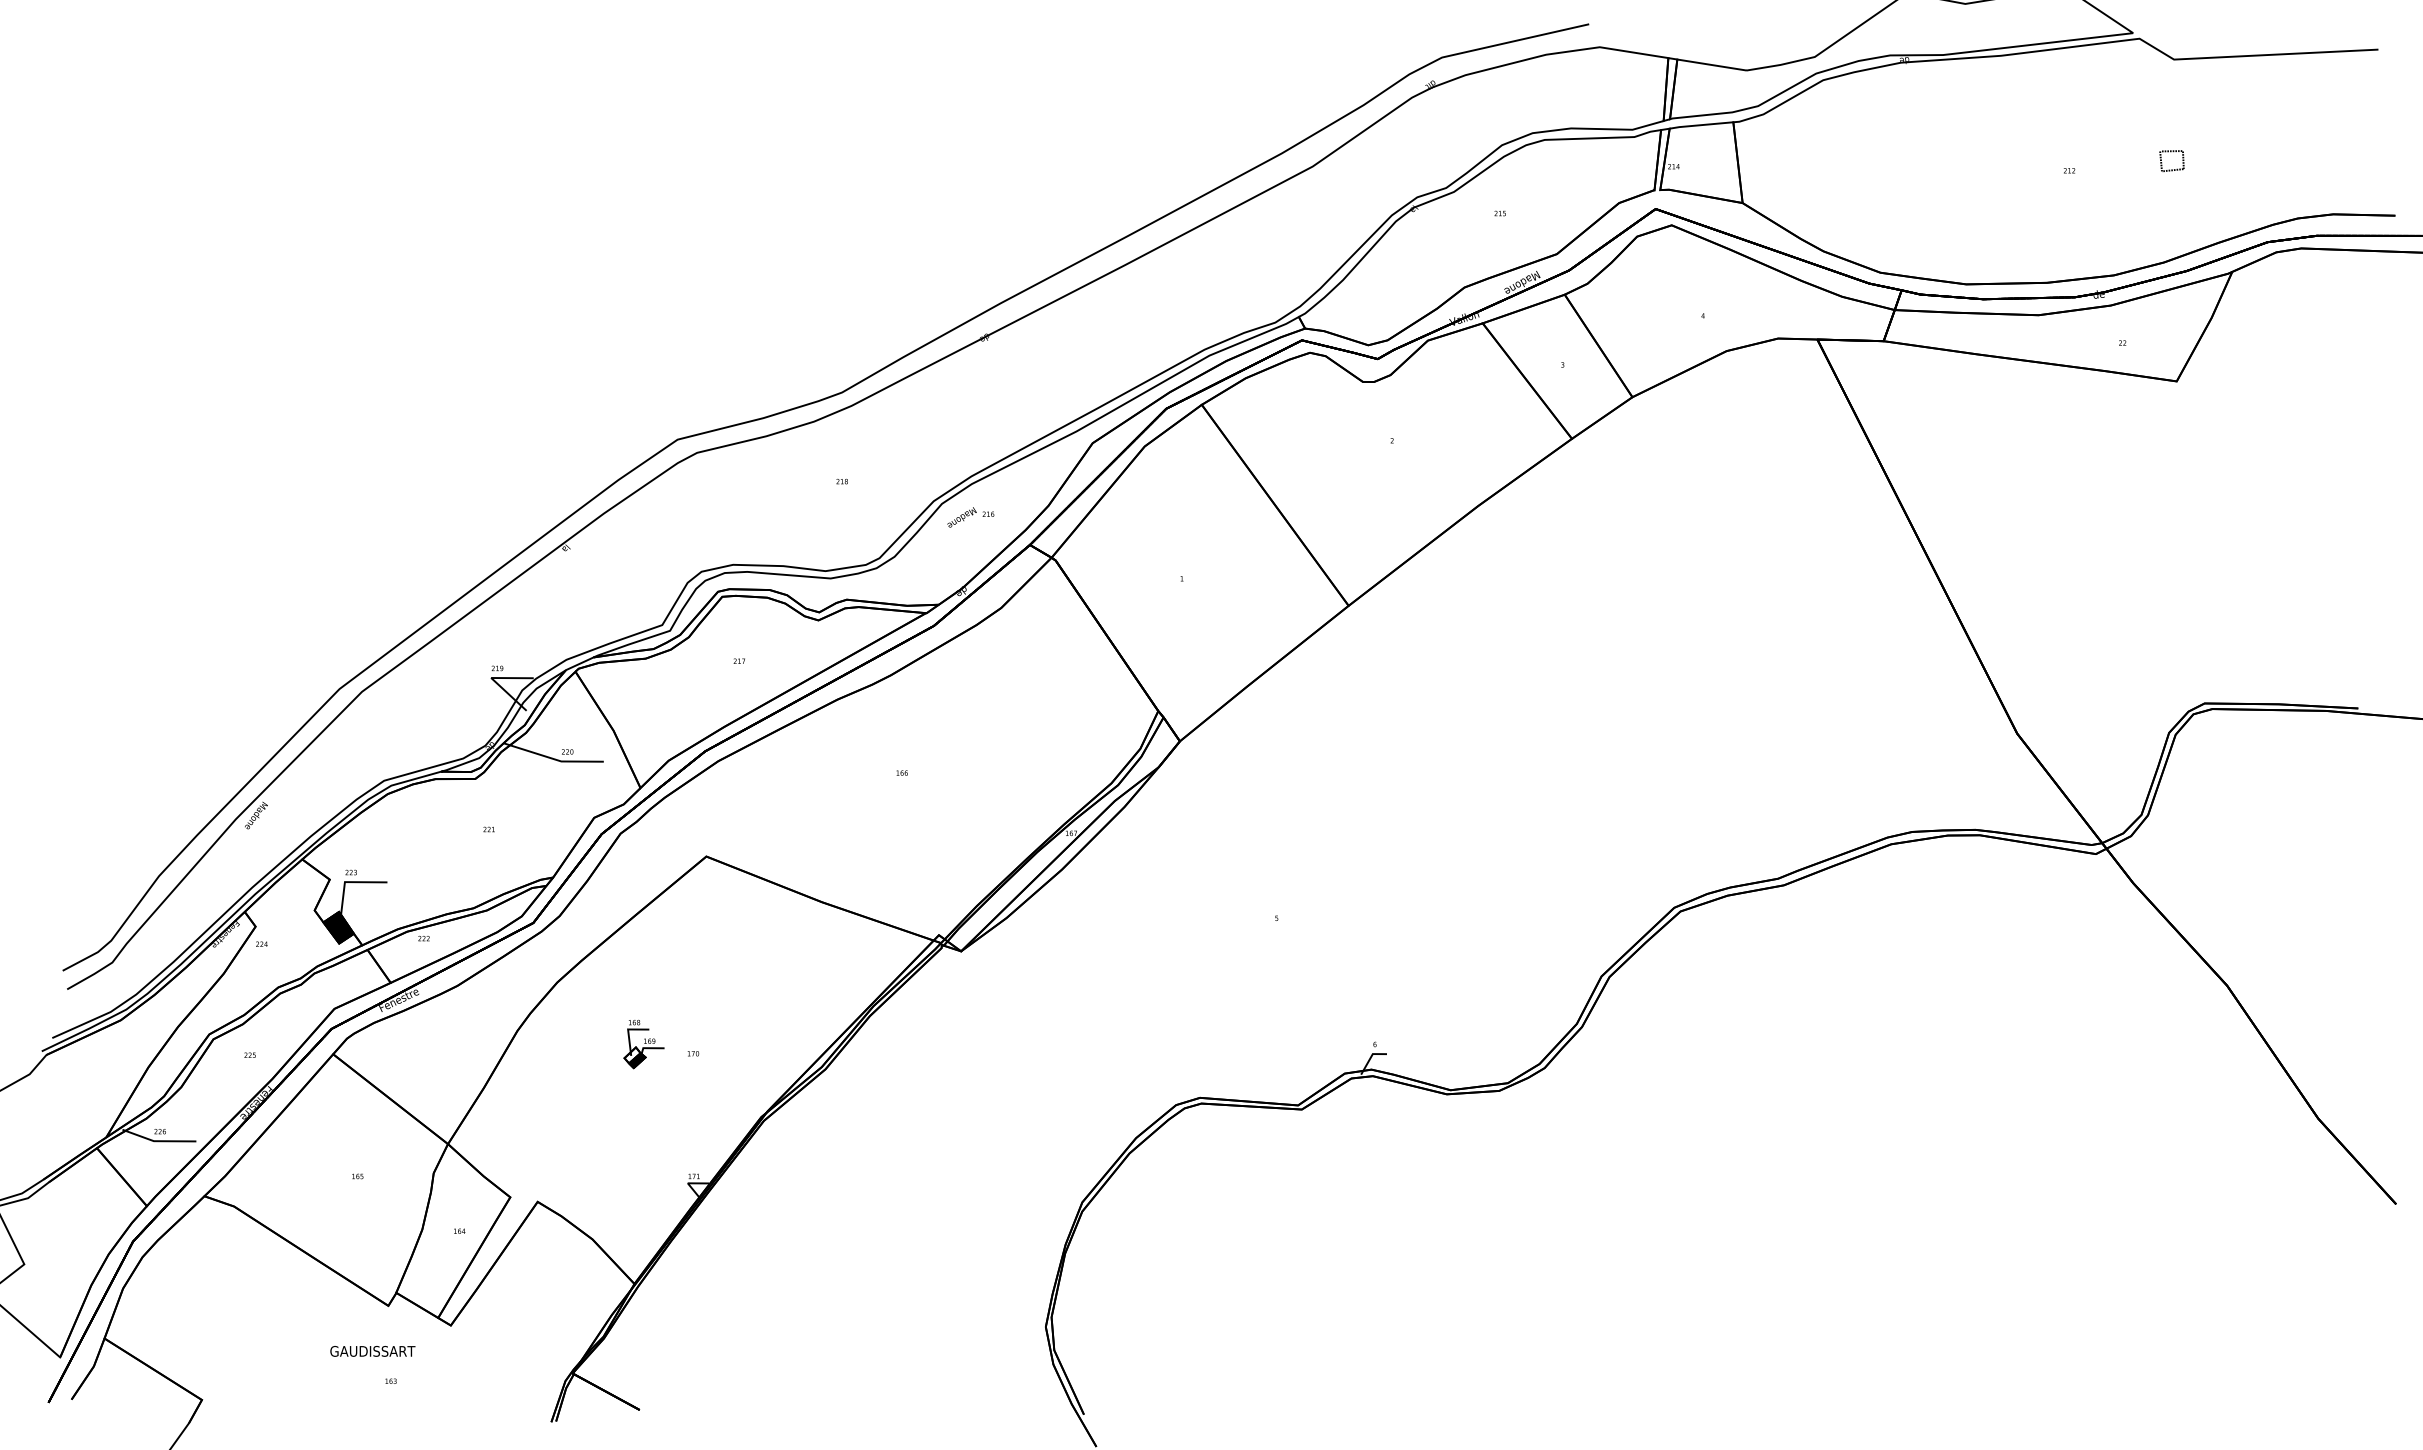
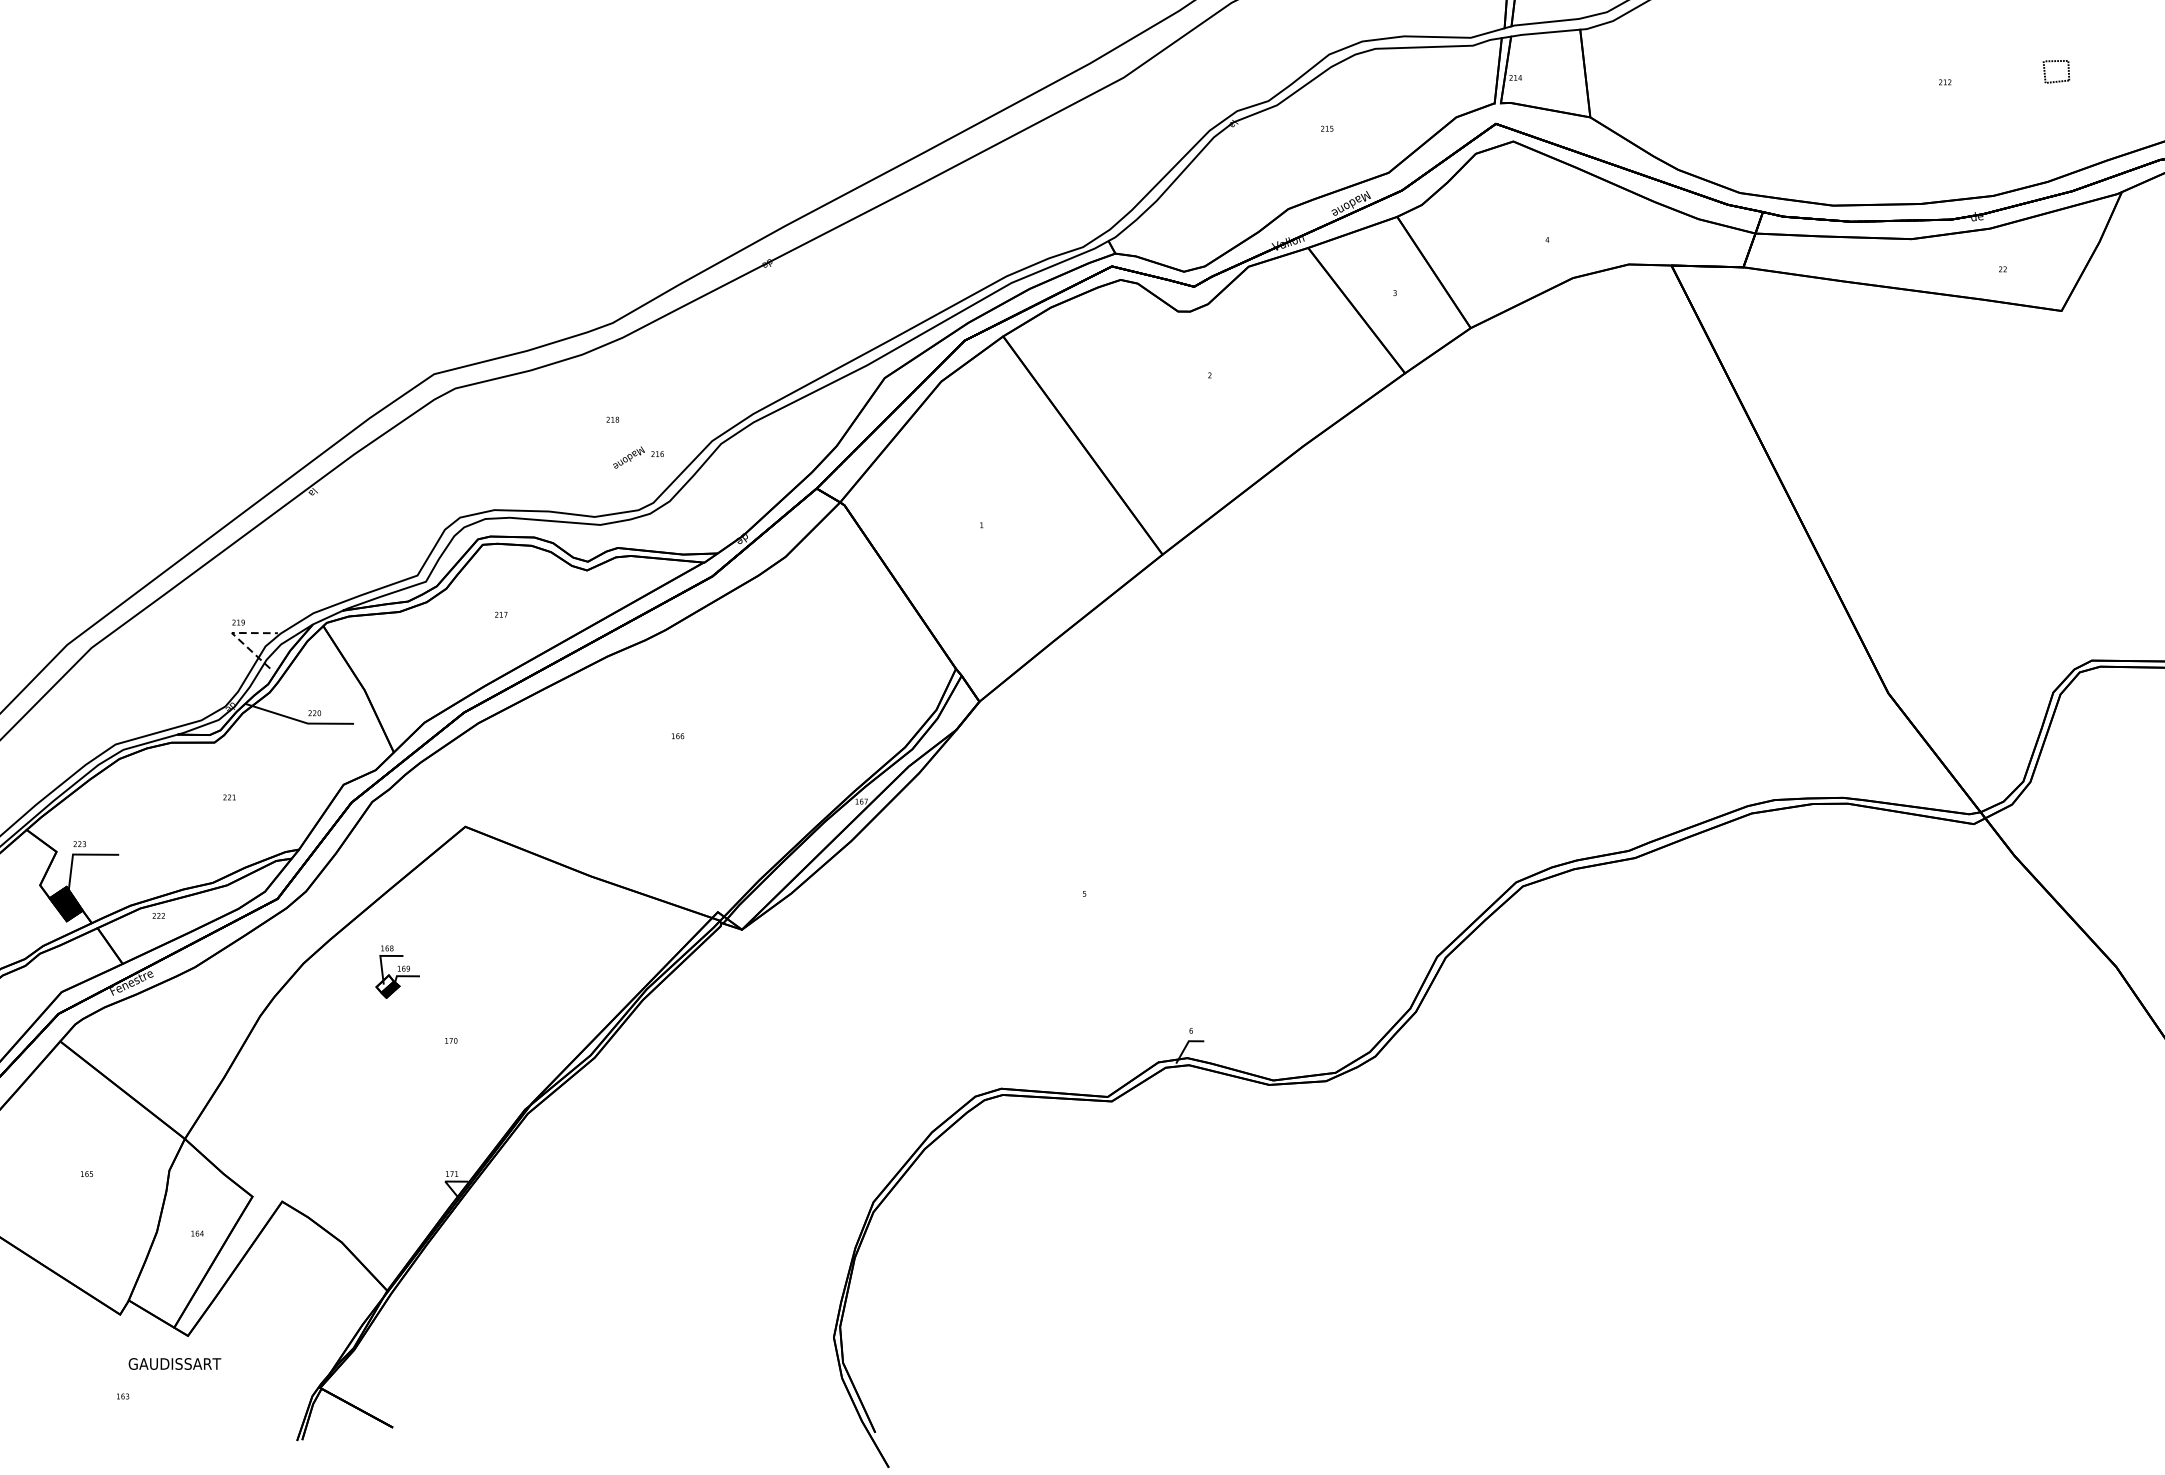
text: (970, 517) -> (638, 457), moved
line: (492, 679) -> (233, 634), solid -> dashed
part: (643, 1044) -> (397, 972), moved
text: (372, 1351) -> (174, 1364), moved

